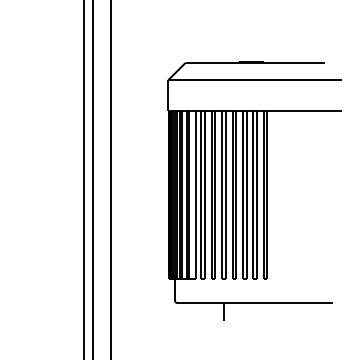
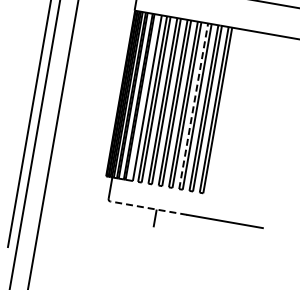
line: (242, 194) -> (193, 105), solid -> dashed
line: (216, 303) -> (148, 208), solid -> dashed

